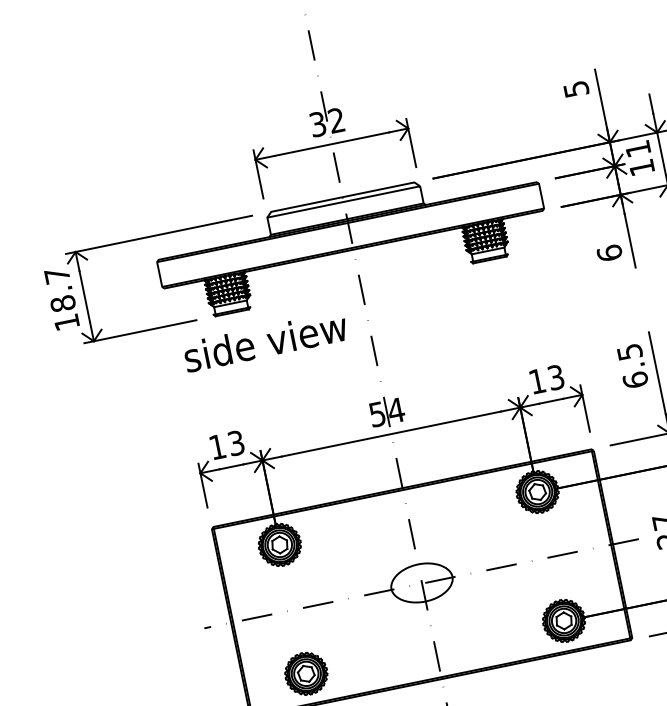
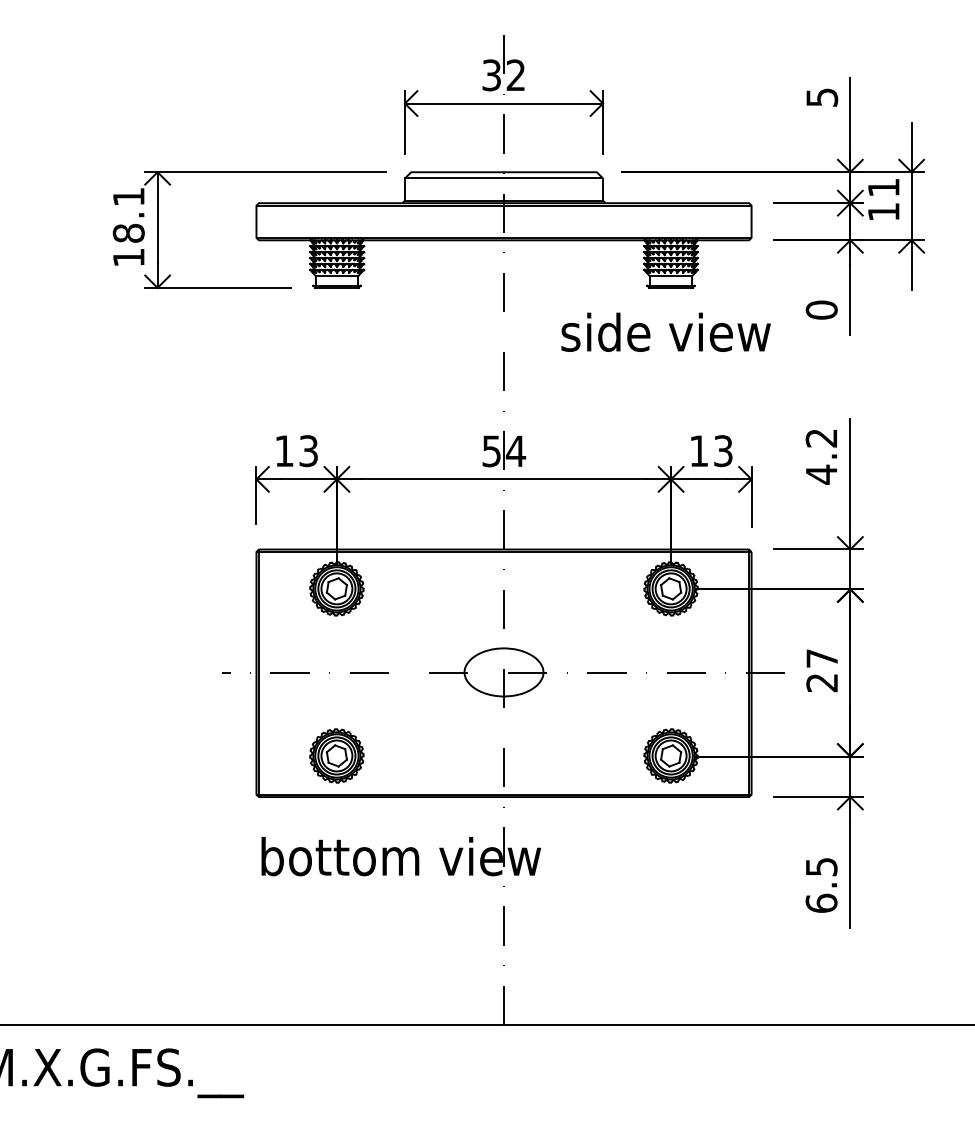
text: (609, 252) -> (821, 309), 6 -> 0
text: (56, 275) -> (128, 196), 18.7 -> 18.1
text: (265, 341) -> (665, 331), moved
text: (632, 366) -> (821, 456), 6.5 -> 4.2

